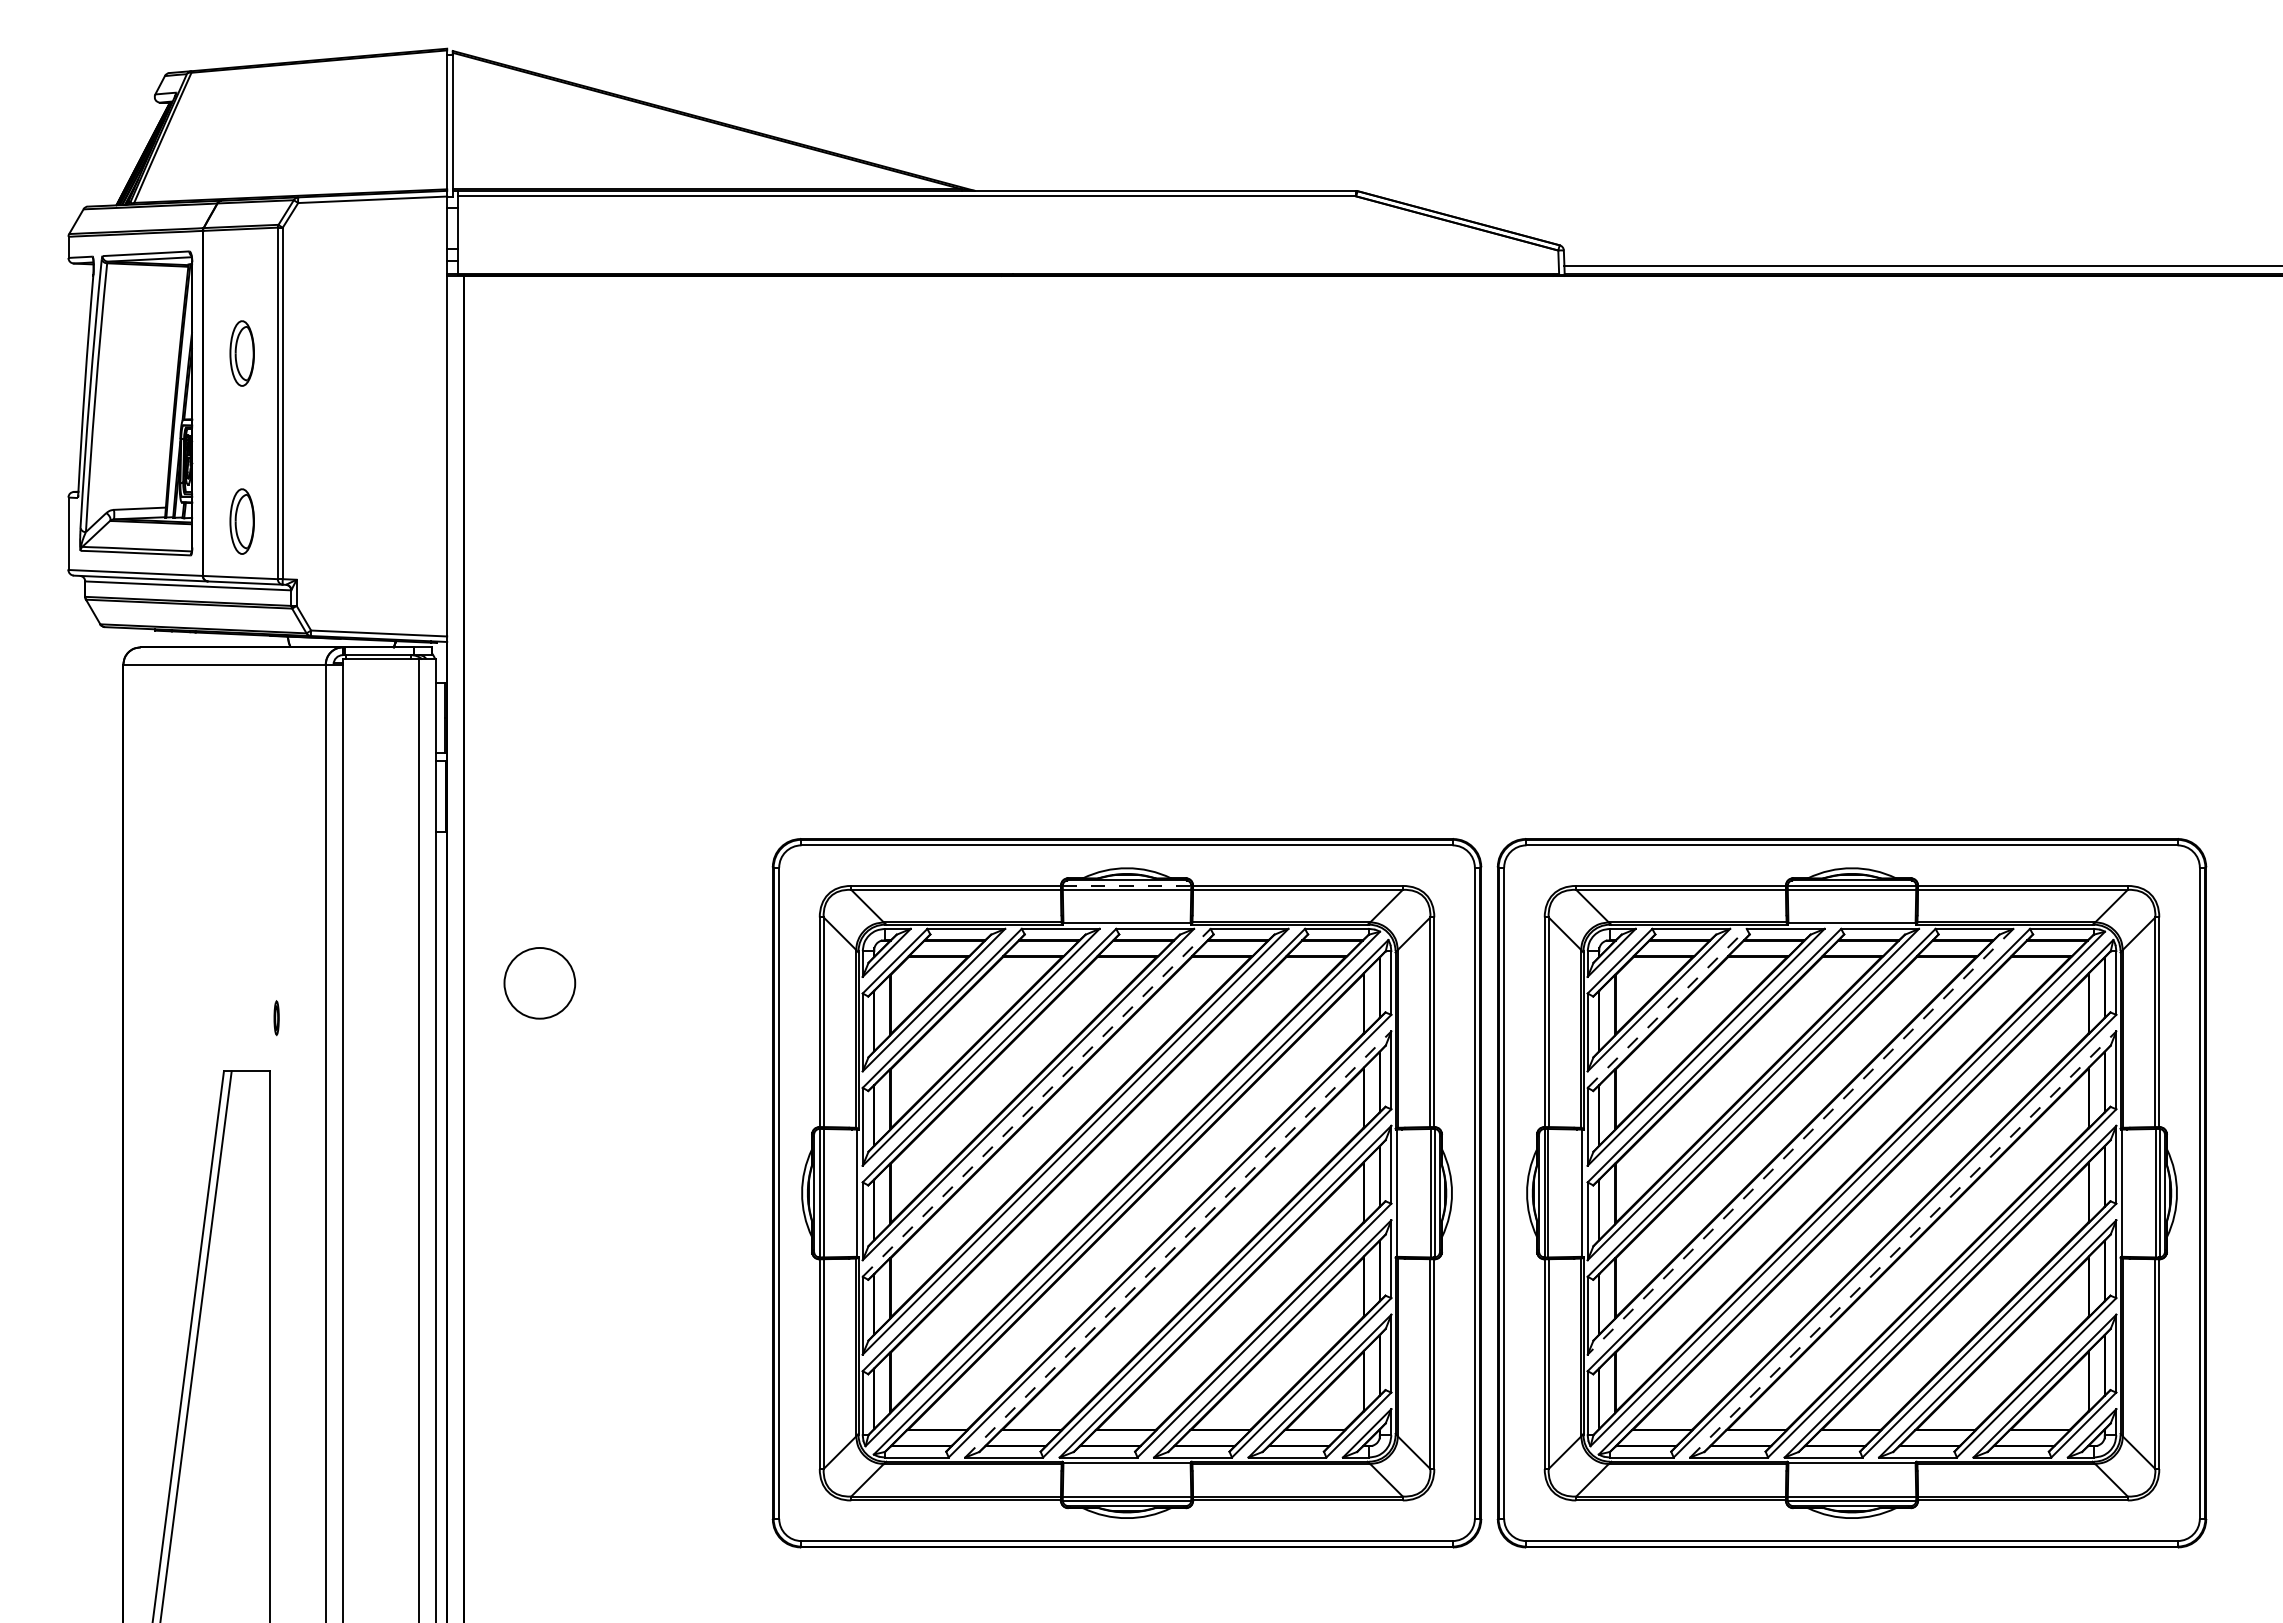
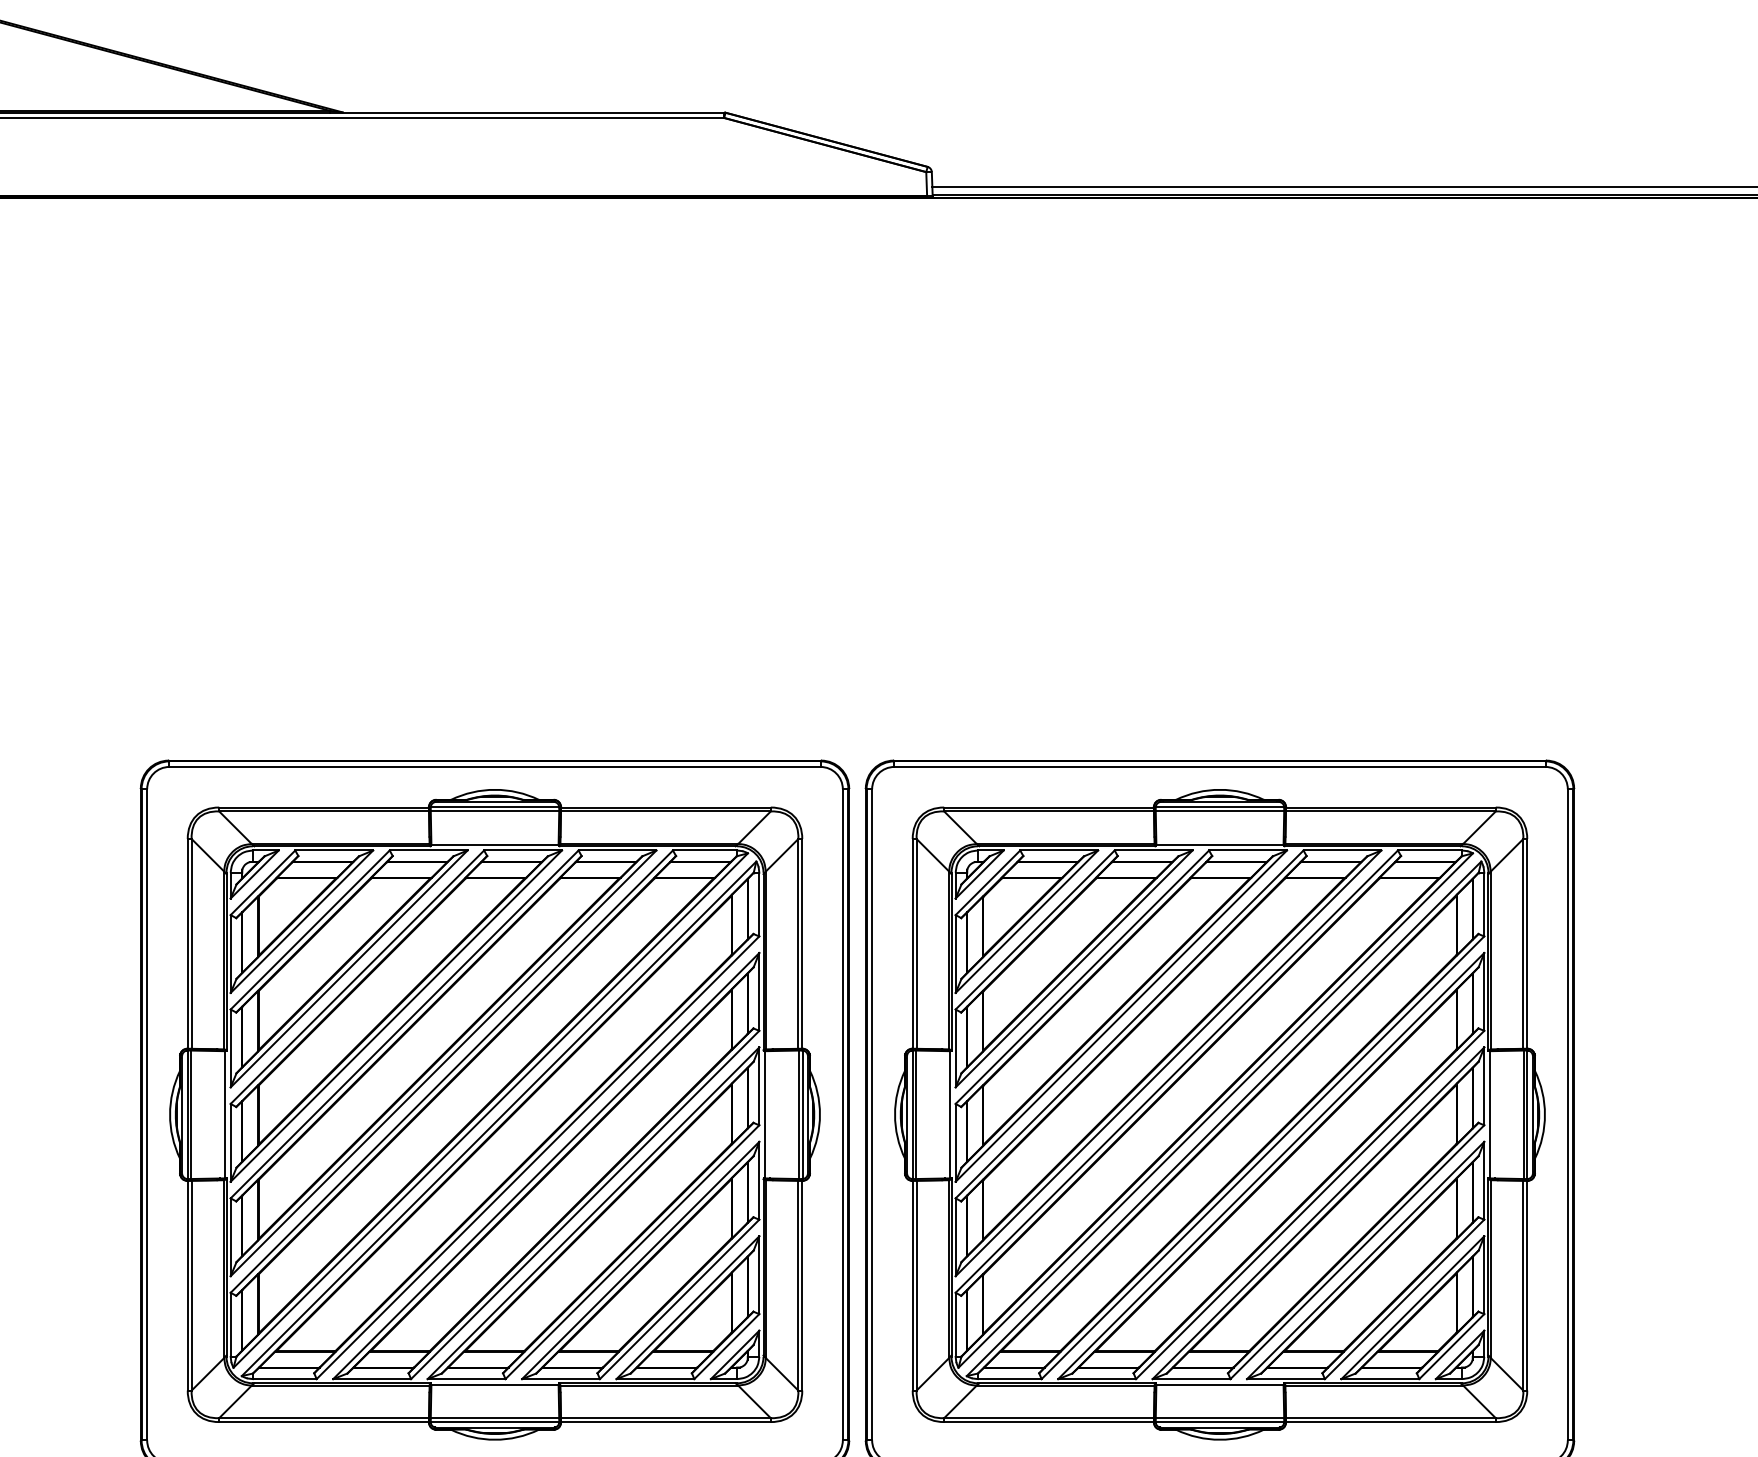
line: (1127, 885) -> (495, 807), dashed -> solid
line: (1667, 1008) -> (1035, 930), dashed -> solid
line: (1036, 1102) -> (404, 1024), dashed -> solid
line: (1800, 1142) -> (1168, 1064), dashed -> solid
line: (1178, 1244) -> (546, 1166), dashed -> solid
line: (1903, 1244) -> (1271, 1166), dashed -> solid

